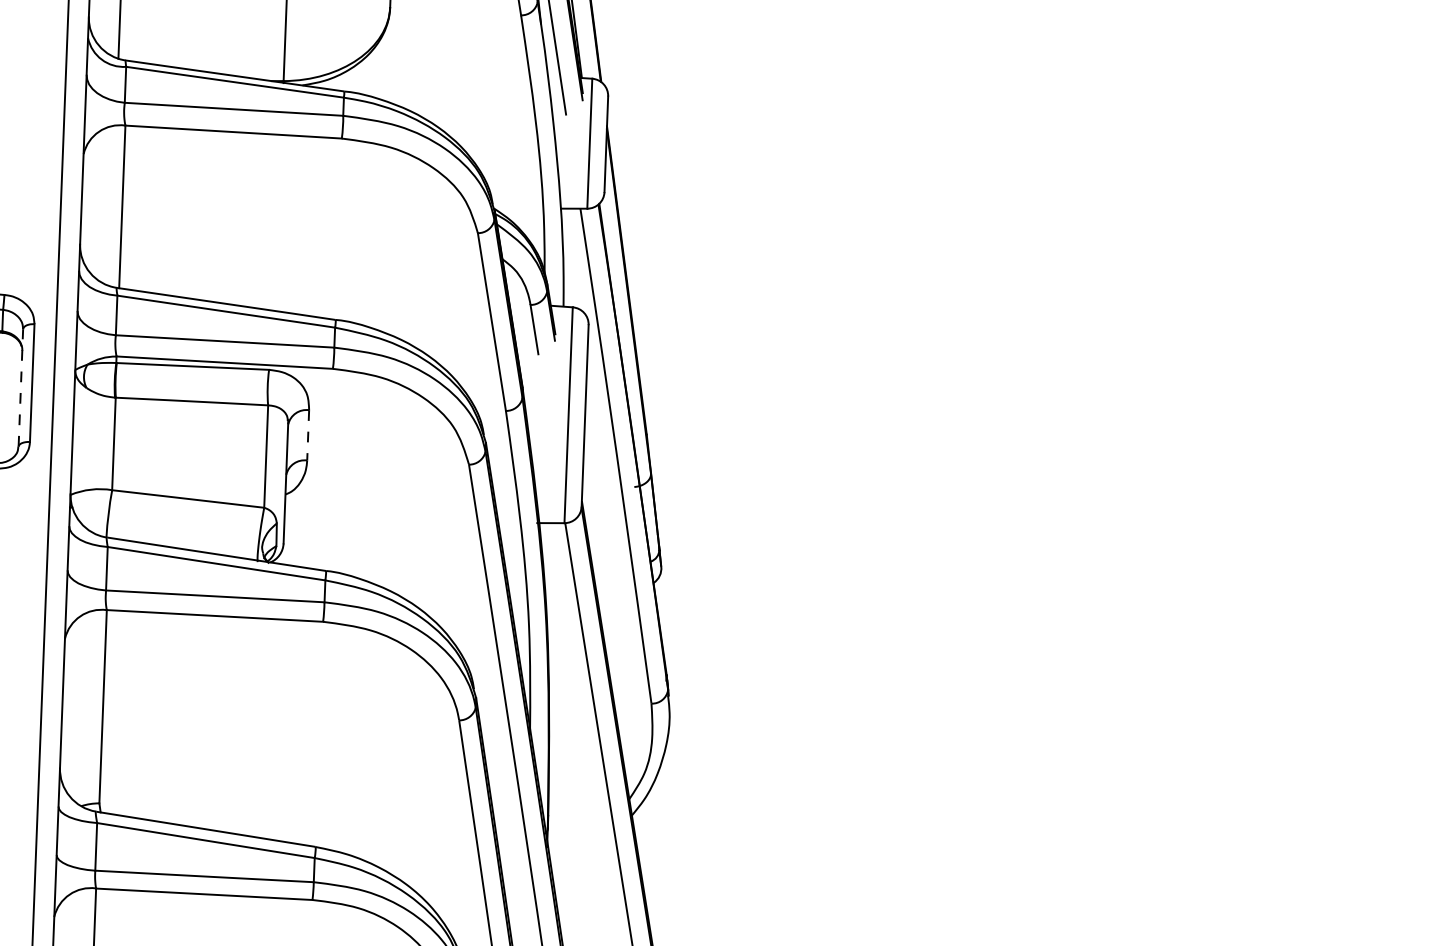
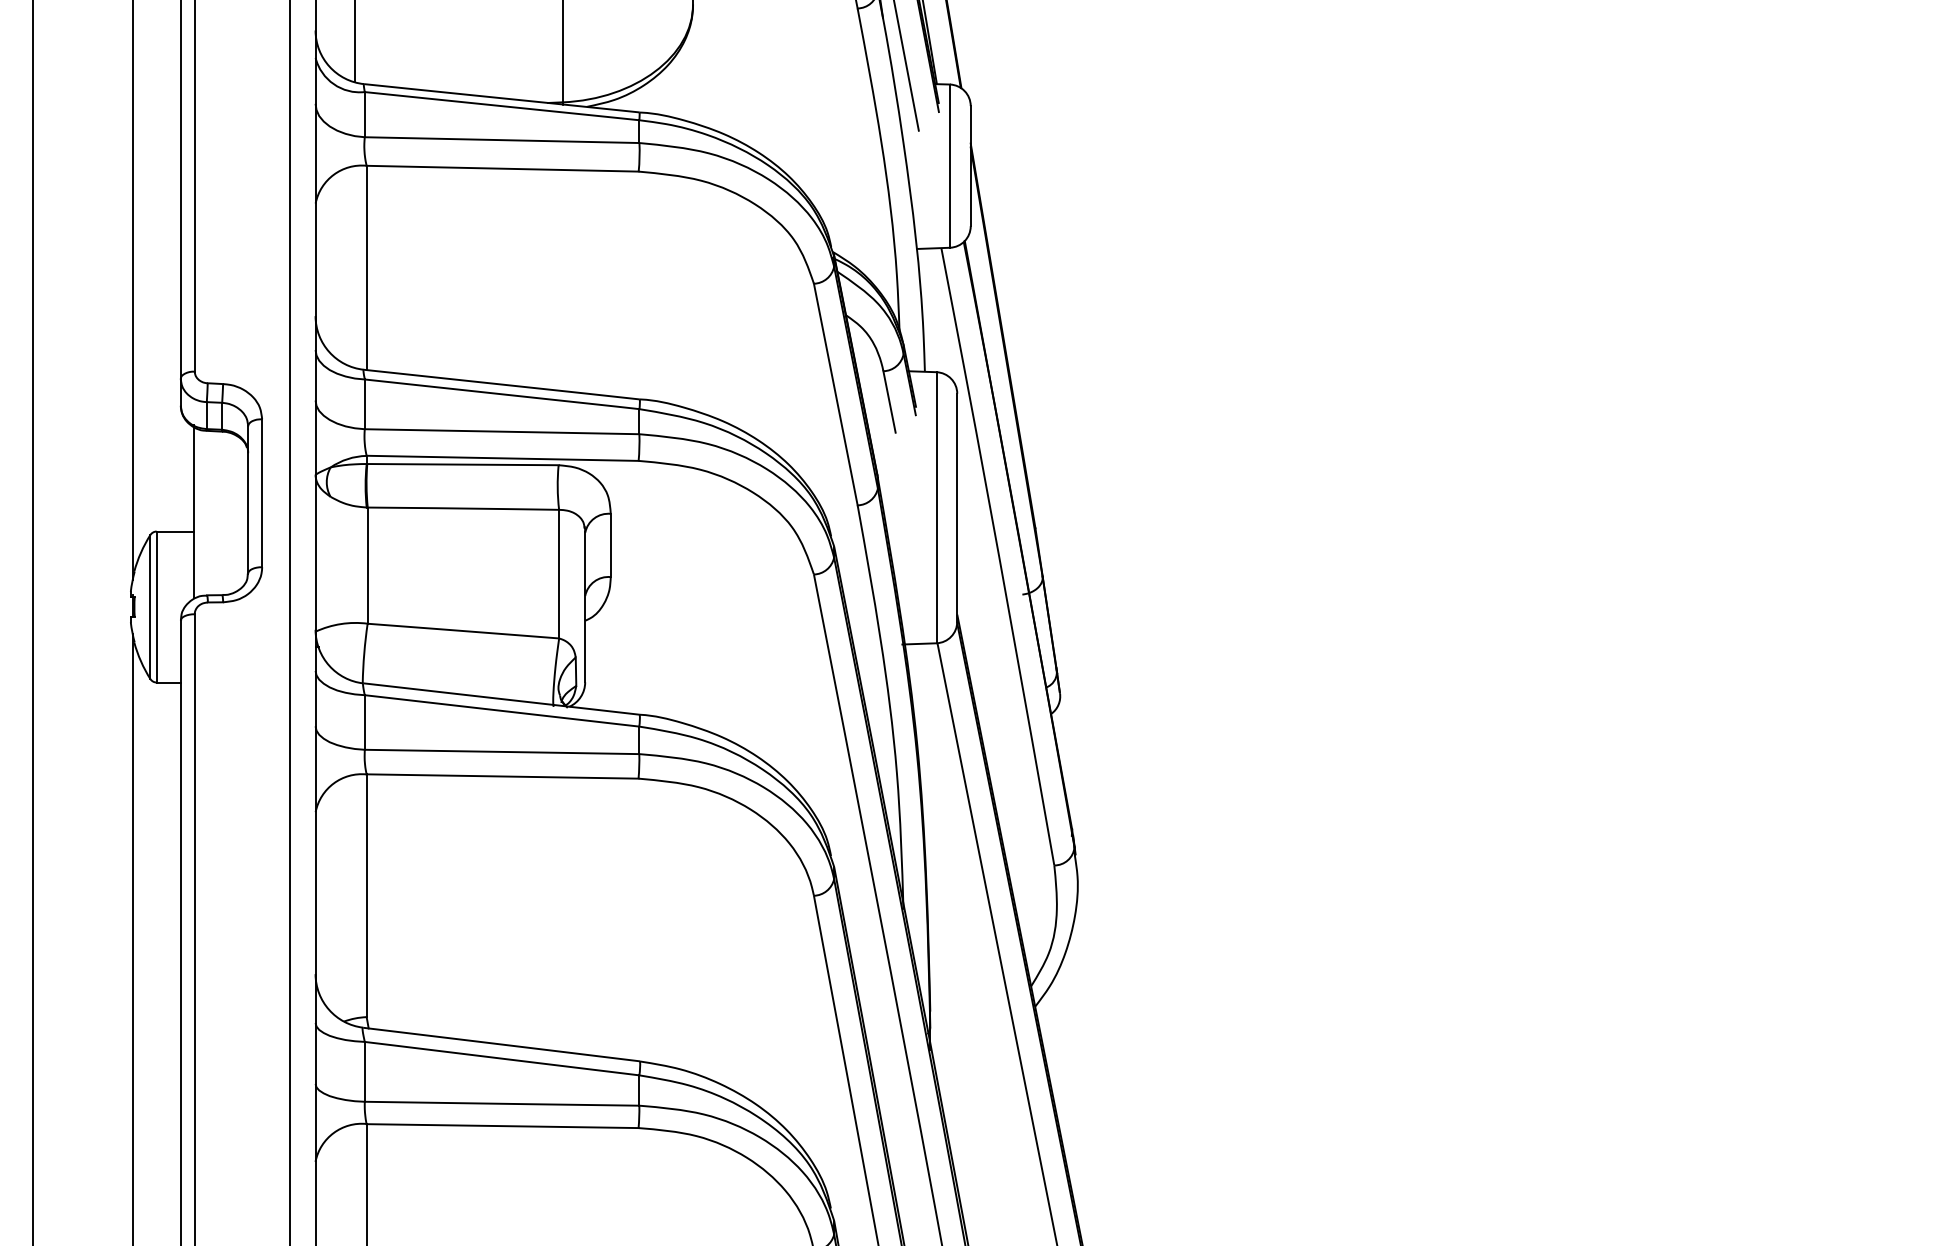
line: (21, 387) -> (248, 499), dashed -> solid
line: (307, 435) -> (610, 545), dashed -> solid

